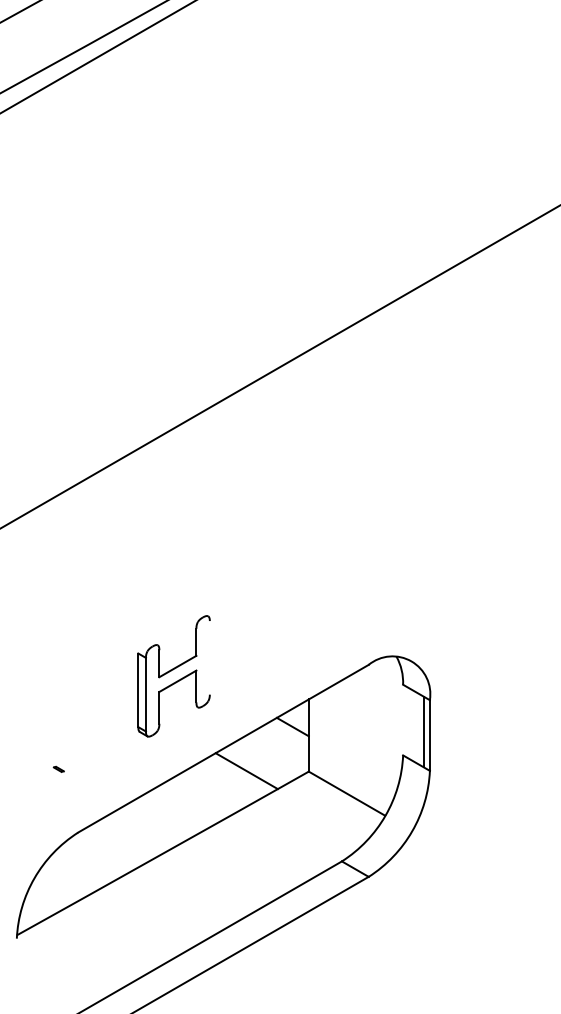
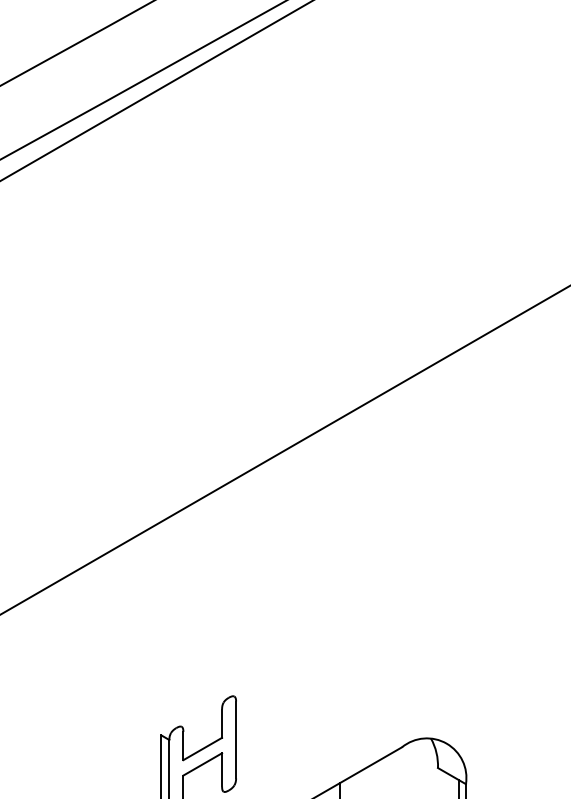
line: (209, 657) -> (235, 739), added

